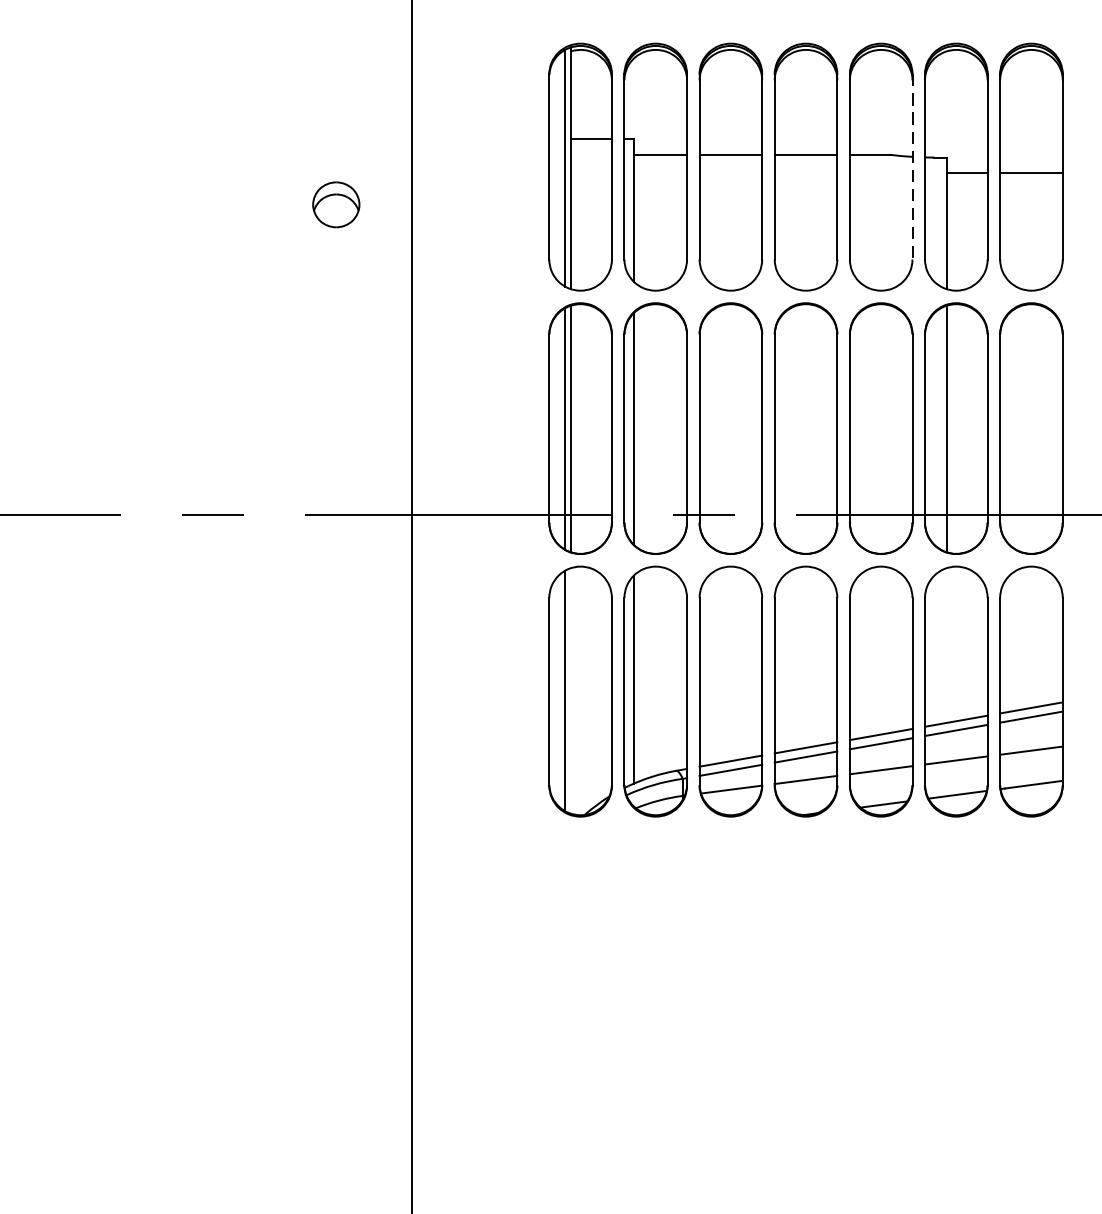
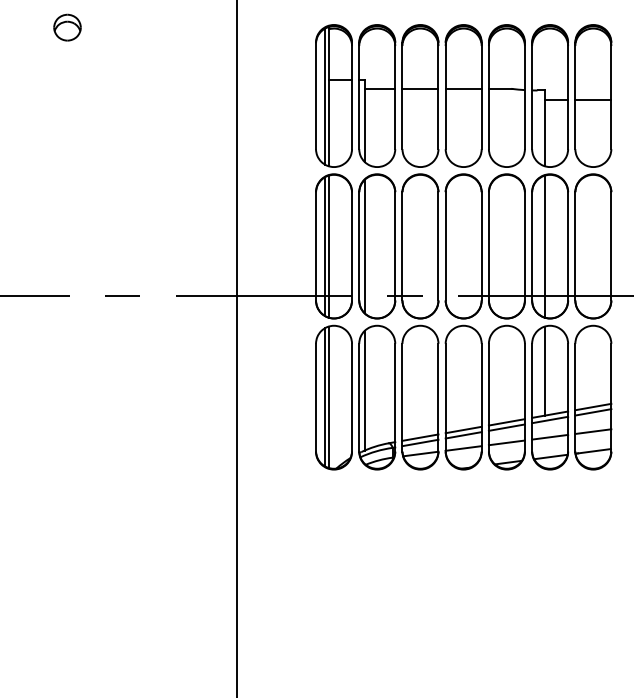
line: (911, 168) -> (524, 96), dashed -> solid
part: (336, 204) -> (67, 27), moved
line: (946, 644) -> (544, 370), added
line: (570, 689) -> (328, 396), added

